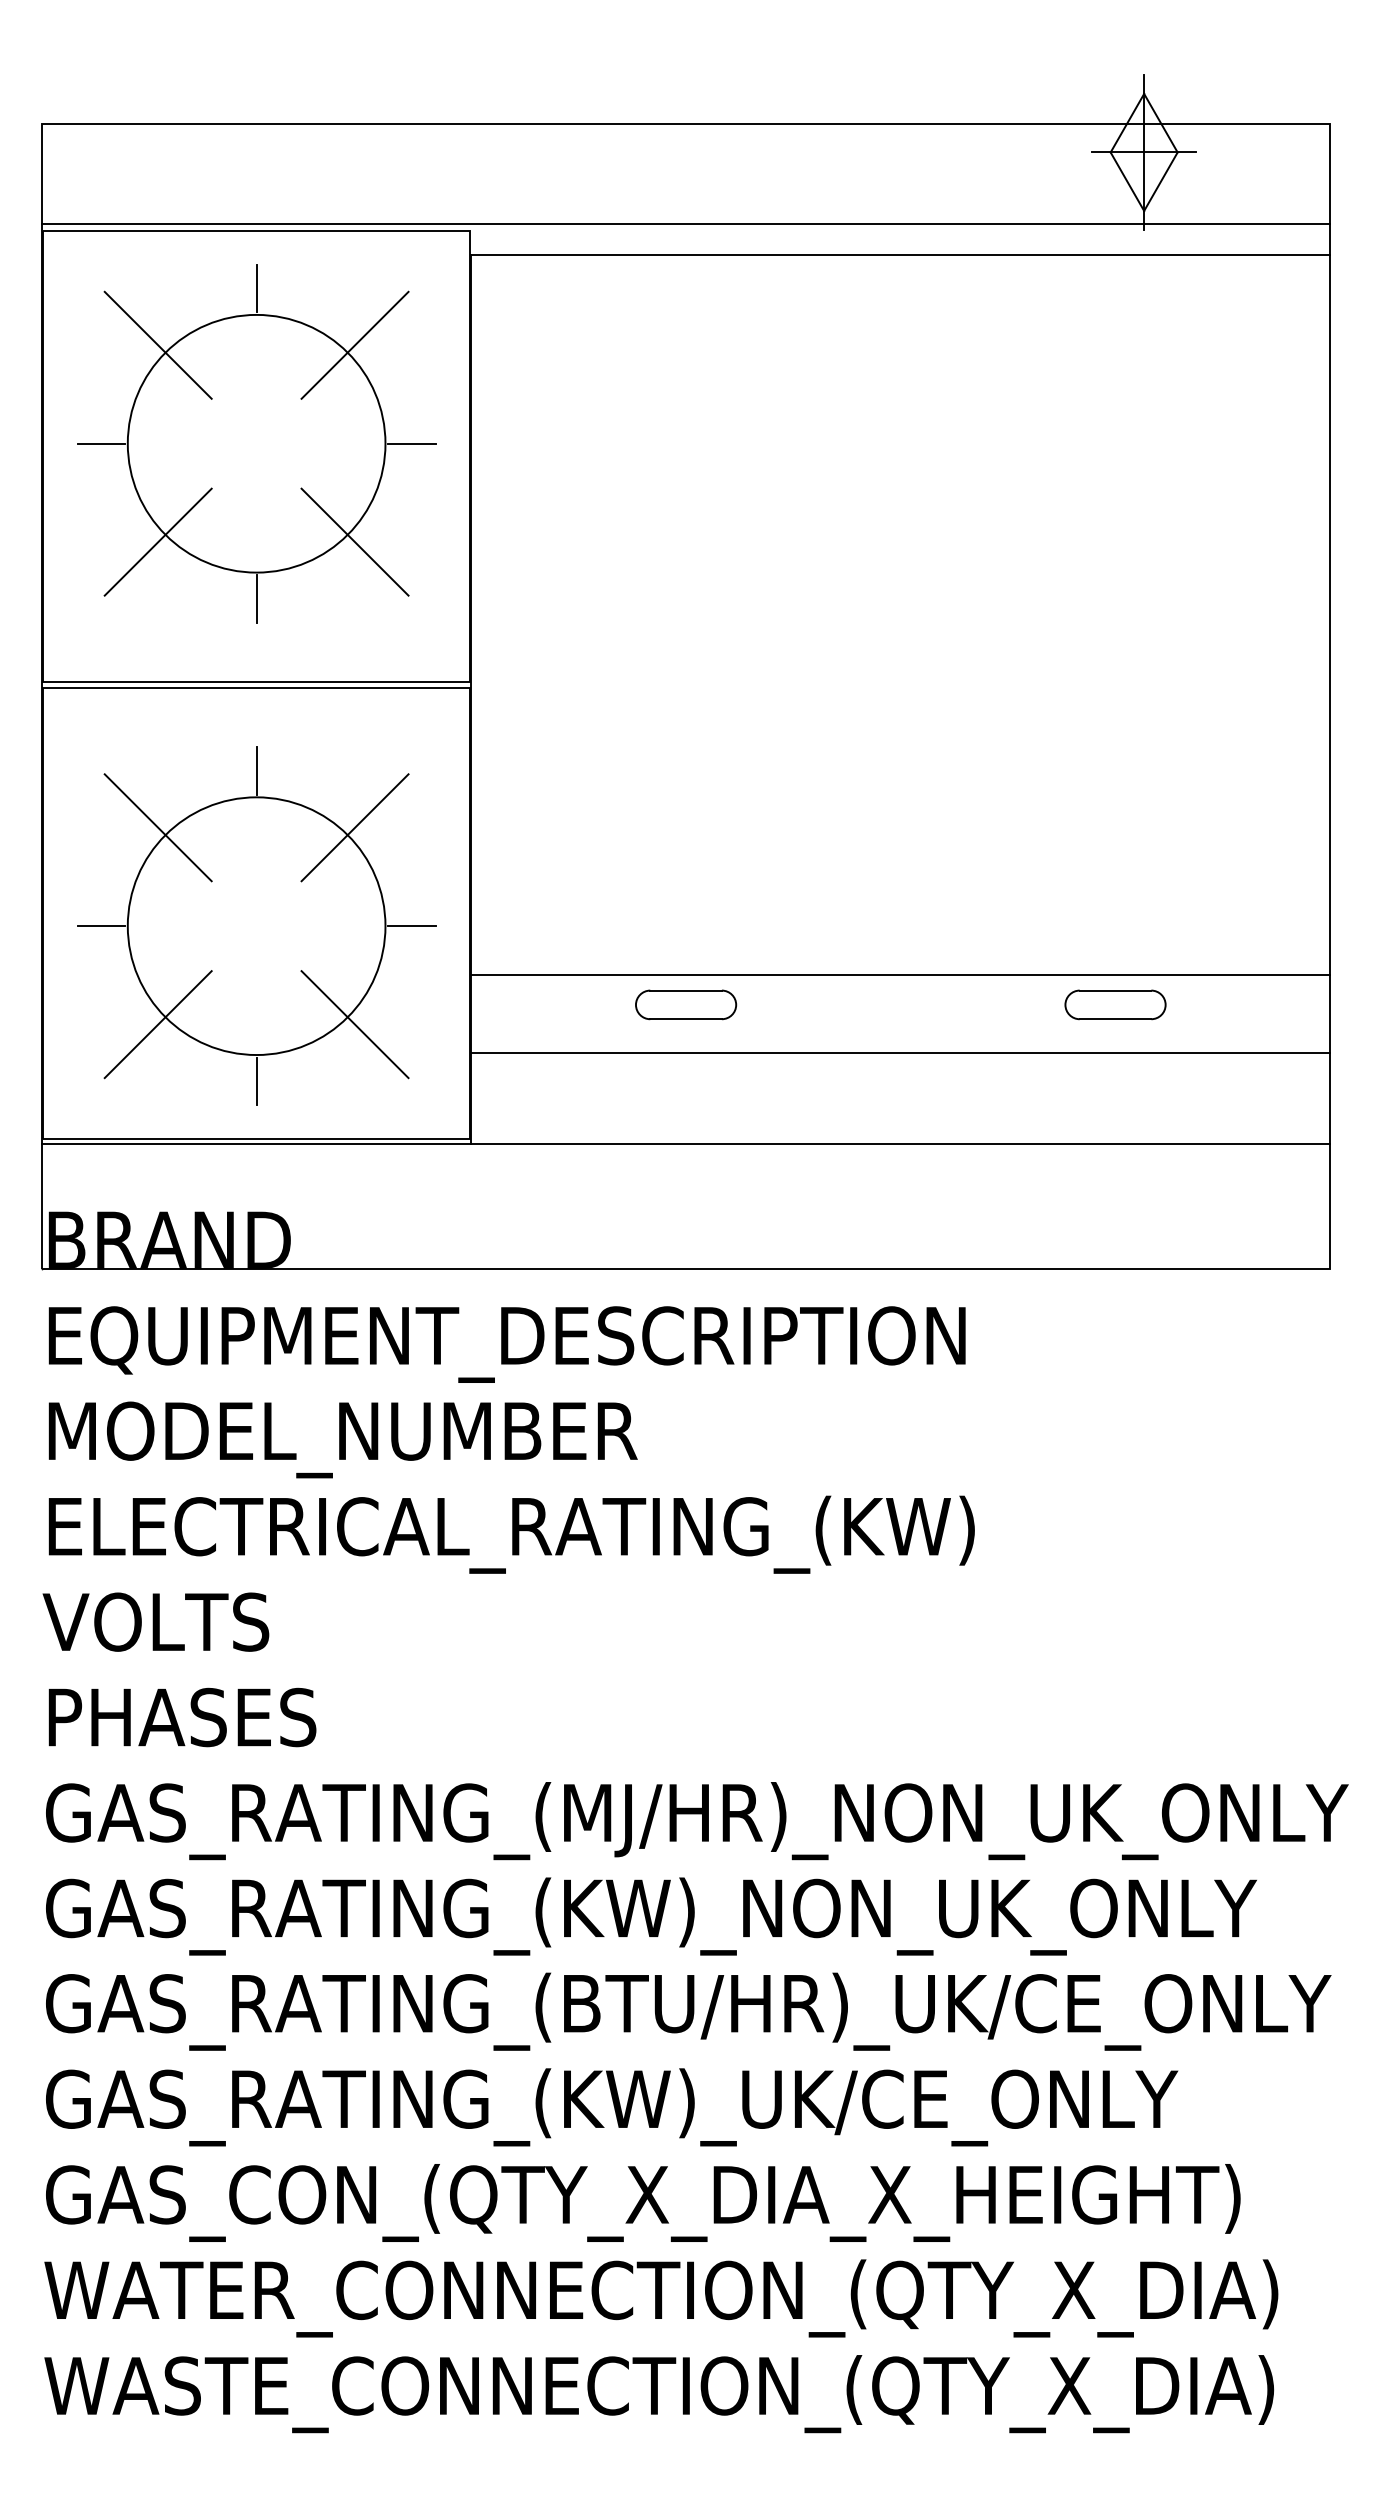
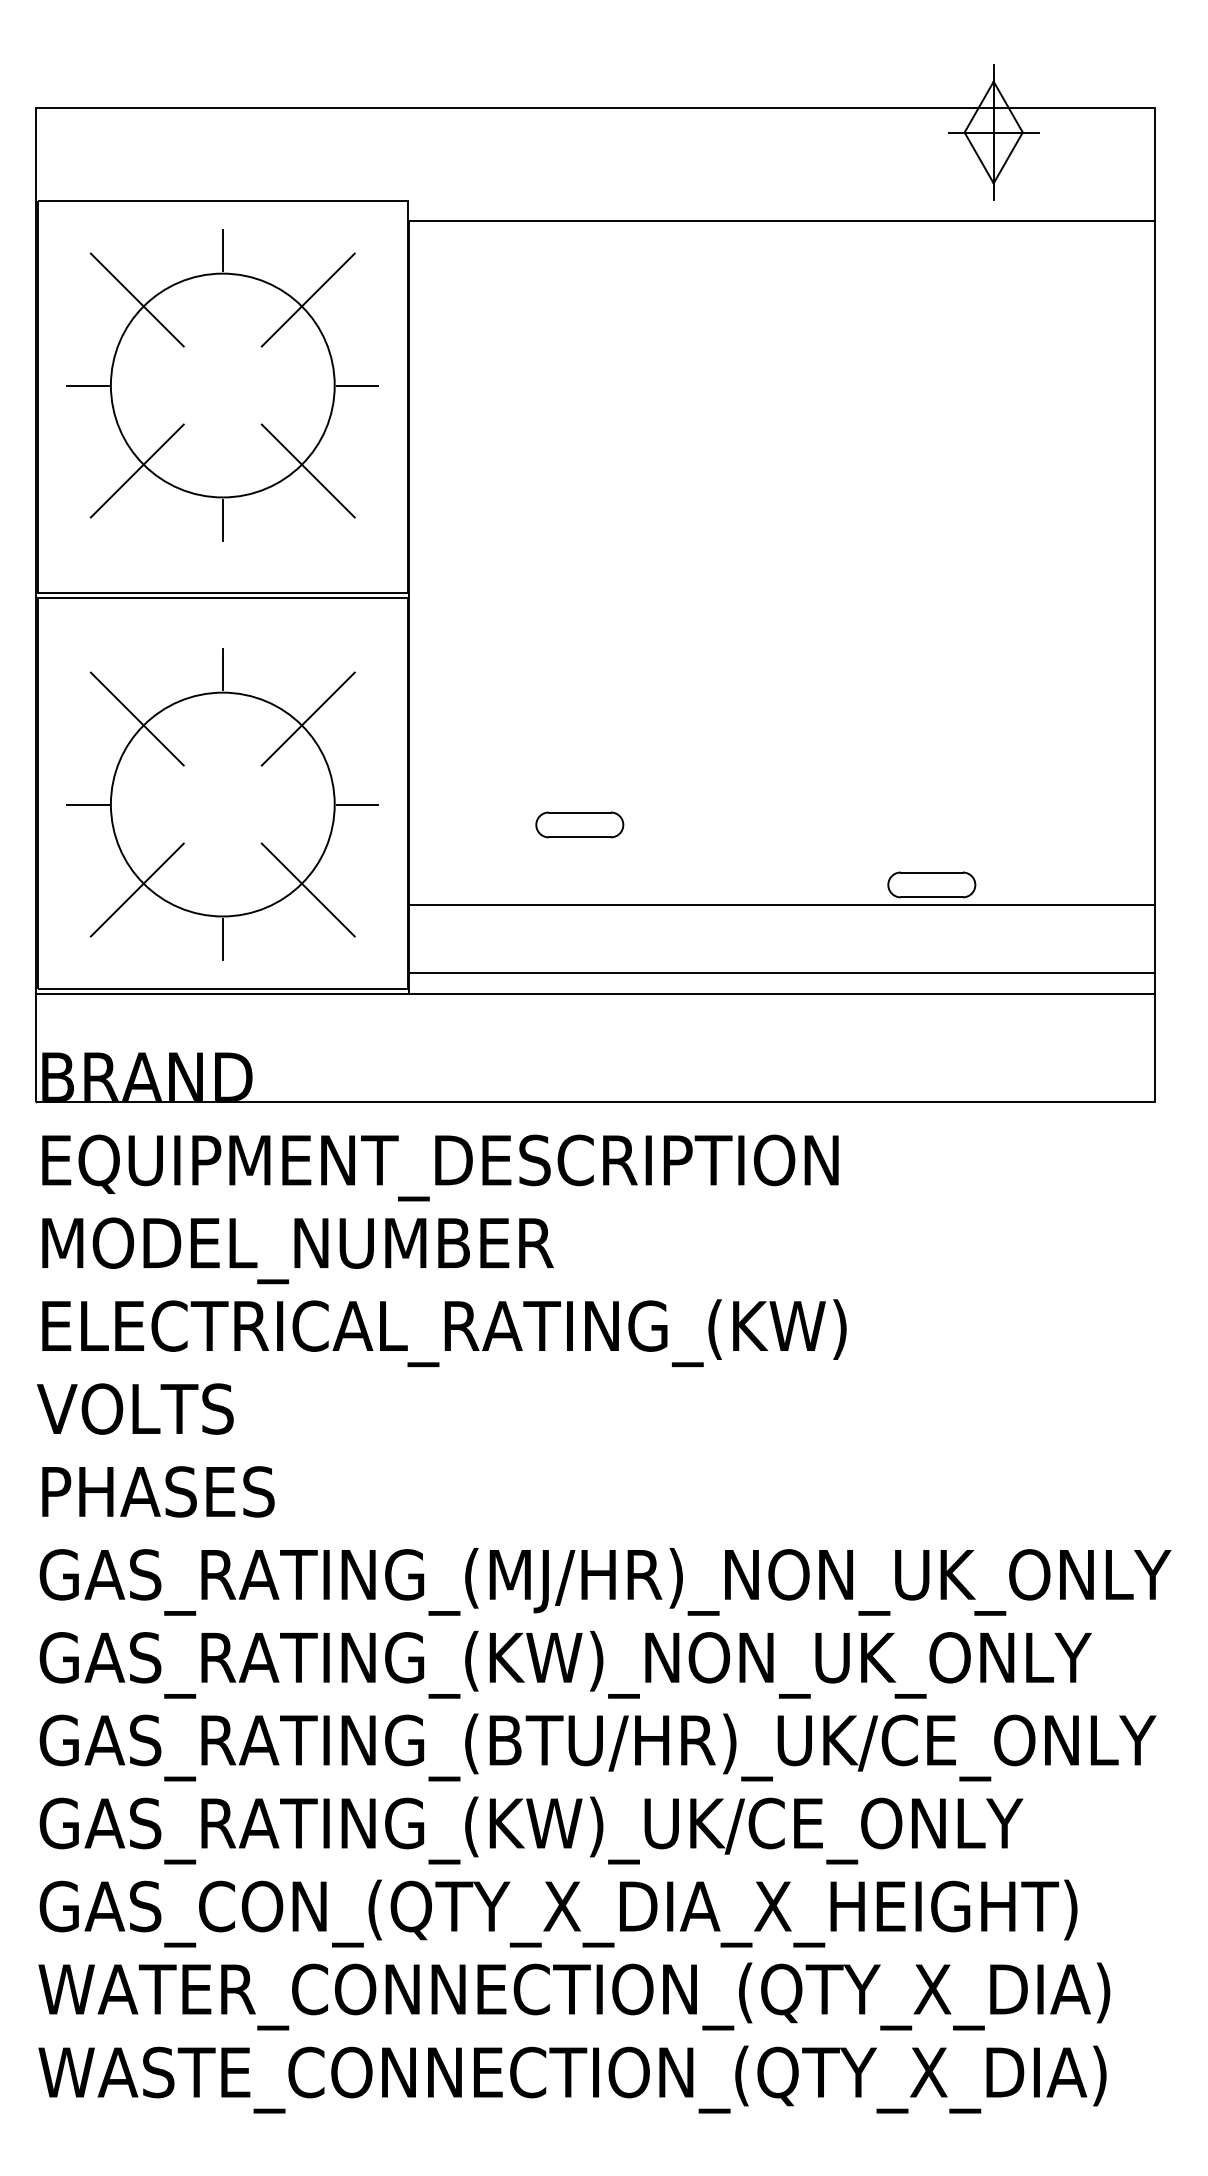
line: (685, 223) -> (595, 194), removed
line: (901, 975) -> (782, 905), moved
part: (685, 1004) -> (579, 824), moved
part: (1115, 1004) -> (931, 884), moved
line: (901, 1052) -> (782, 972), moved

